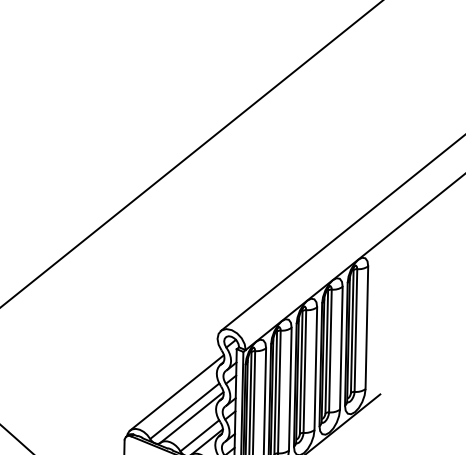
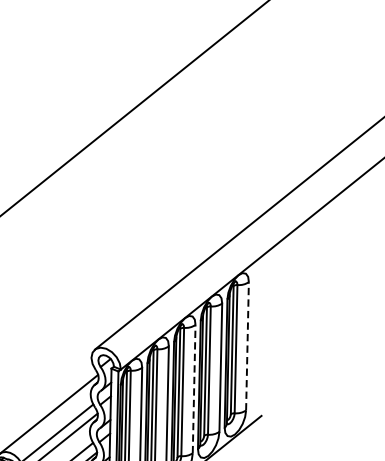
line: (366, 327) -> (247, 346), solid -> dashed
line: (315, 368) -> (193, 388), solid -> dashed

